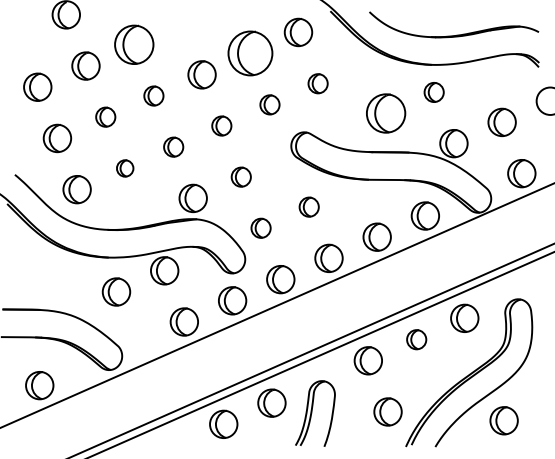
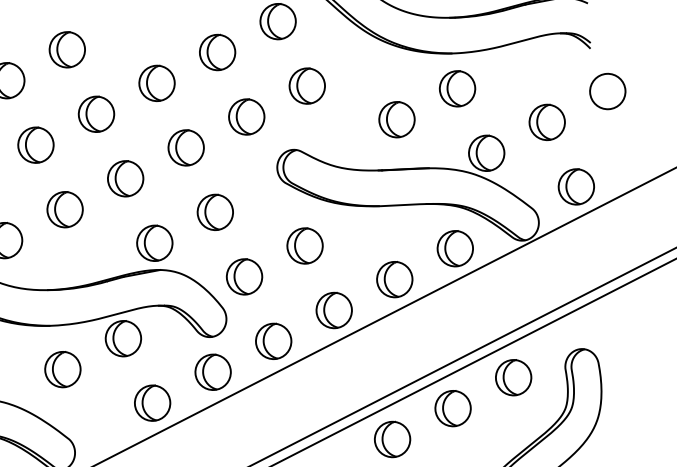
part: (133, 44) -> (66, 49), size x0.71
part: (249, 53) -> (216, 52), size x0.62
part: (317, 83) -> (306, 85), size x1.43
part: (433, 92) -> (456, 88), size x1.43
part: (153, 95) -> (95, 113), size x1.43
part: (269, 104) -> (246, 116), size x1.43
part: (385, 113) -> (396, 119), size x0.71
part: (105, 116) -> (35, 144), size x1.43
part: (221, 125) -> (185, 147), size x1.43
part: (173, 146) -> (125, 177), size x1.43
part: (124, 168) -> (64, 209), size x1.67
part: (240, 176) -> (214, 211), size x1.43
part: (308, 206) -> (303, 245), size x1.43
part: (260, 227) -> (243, 275), size x1.43
part: (416, 339) -> (453, 408), size x1.43

